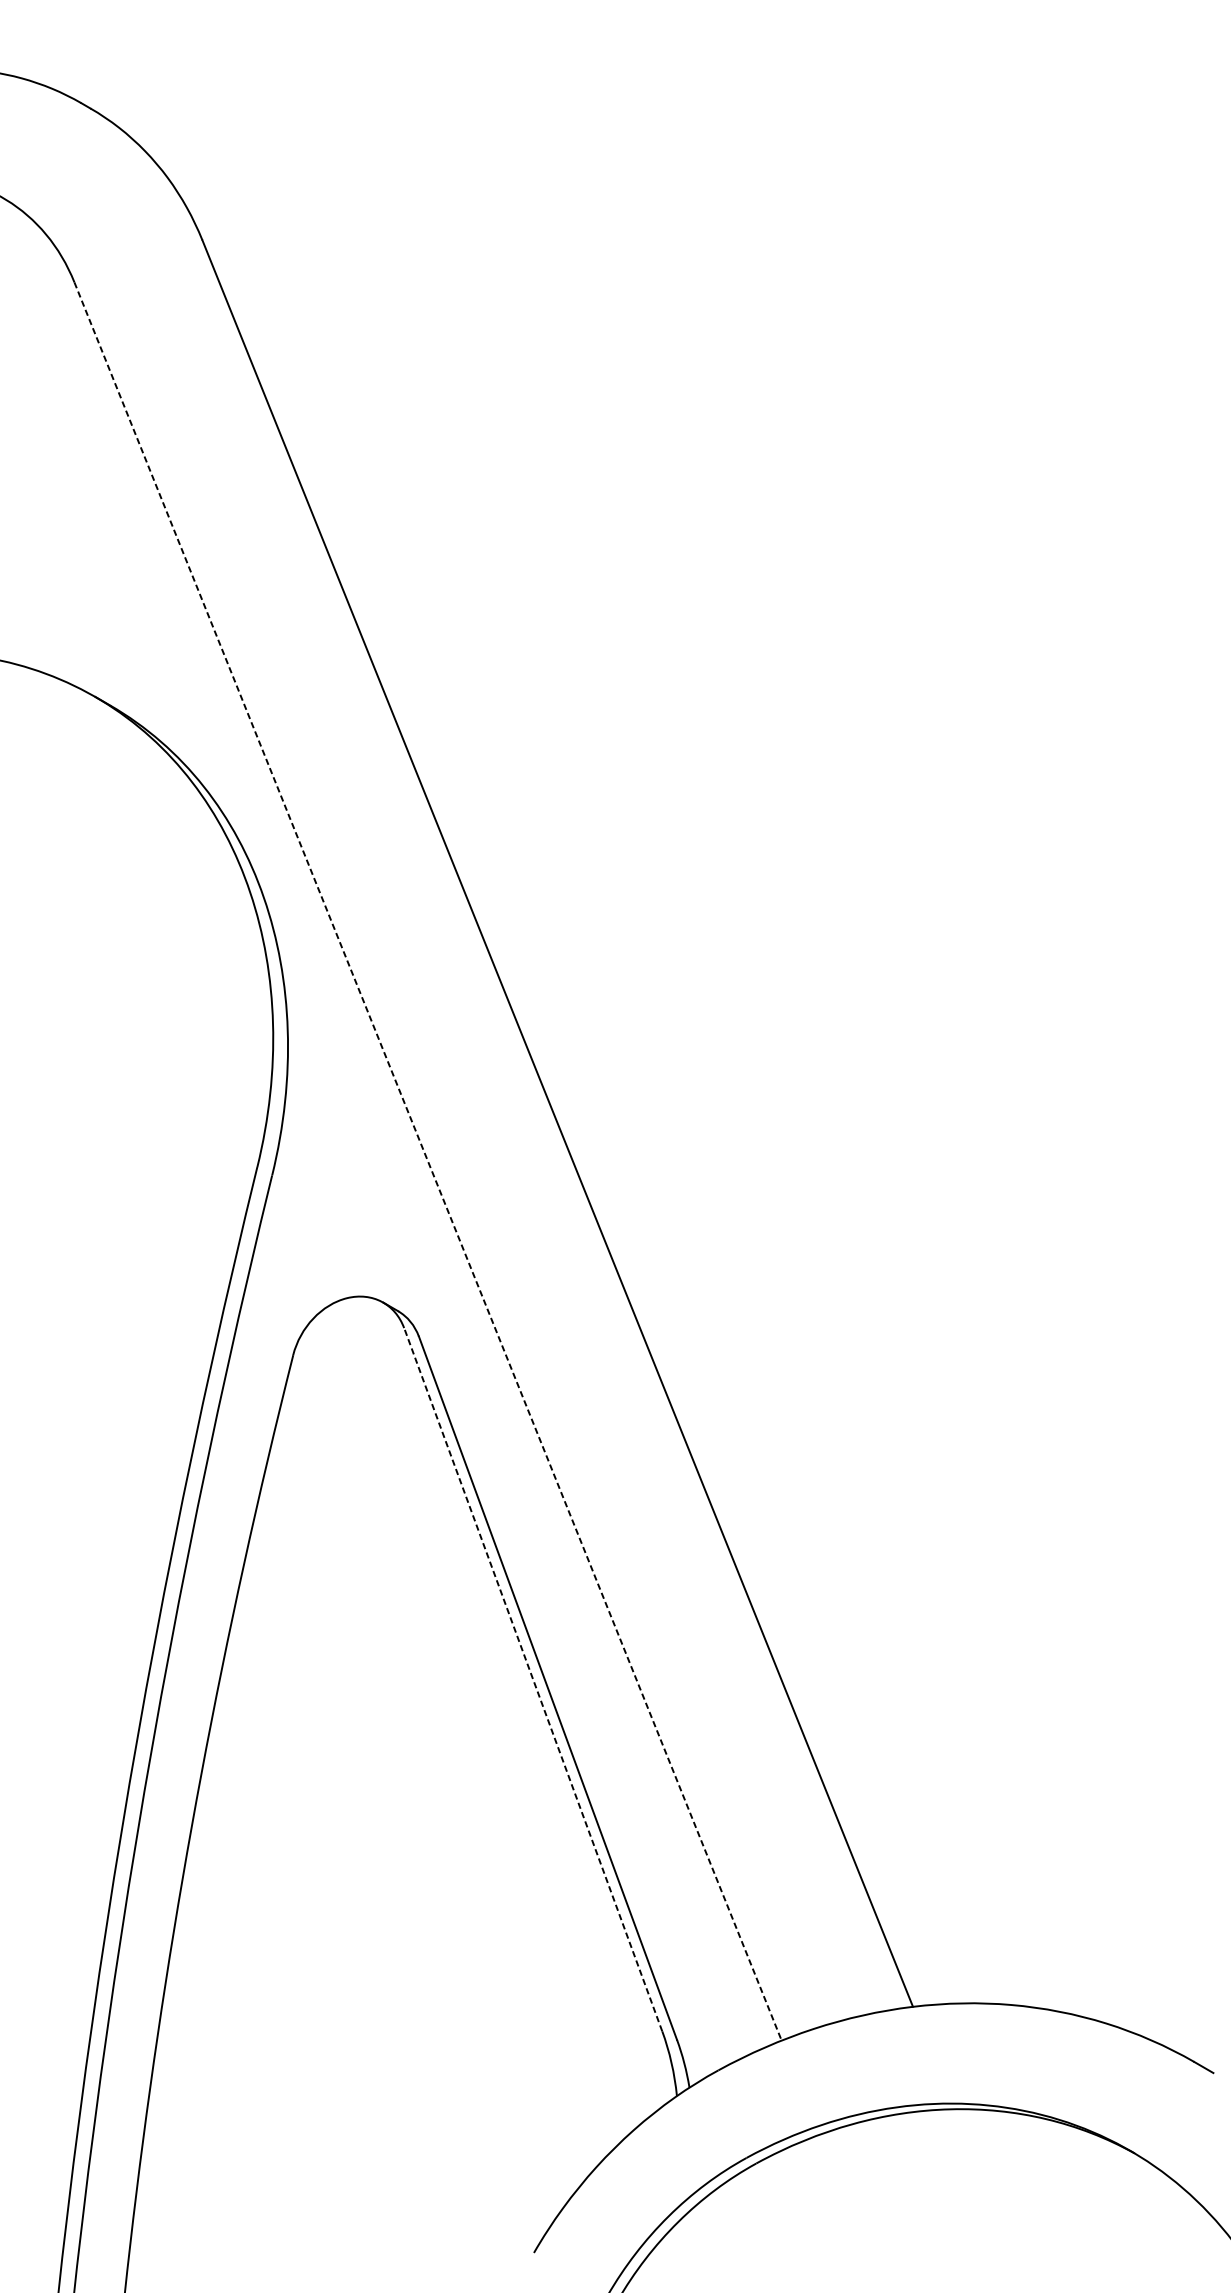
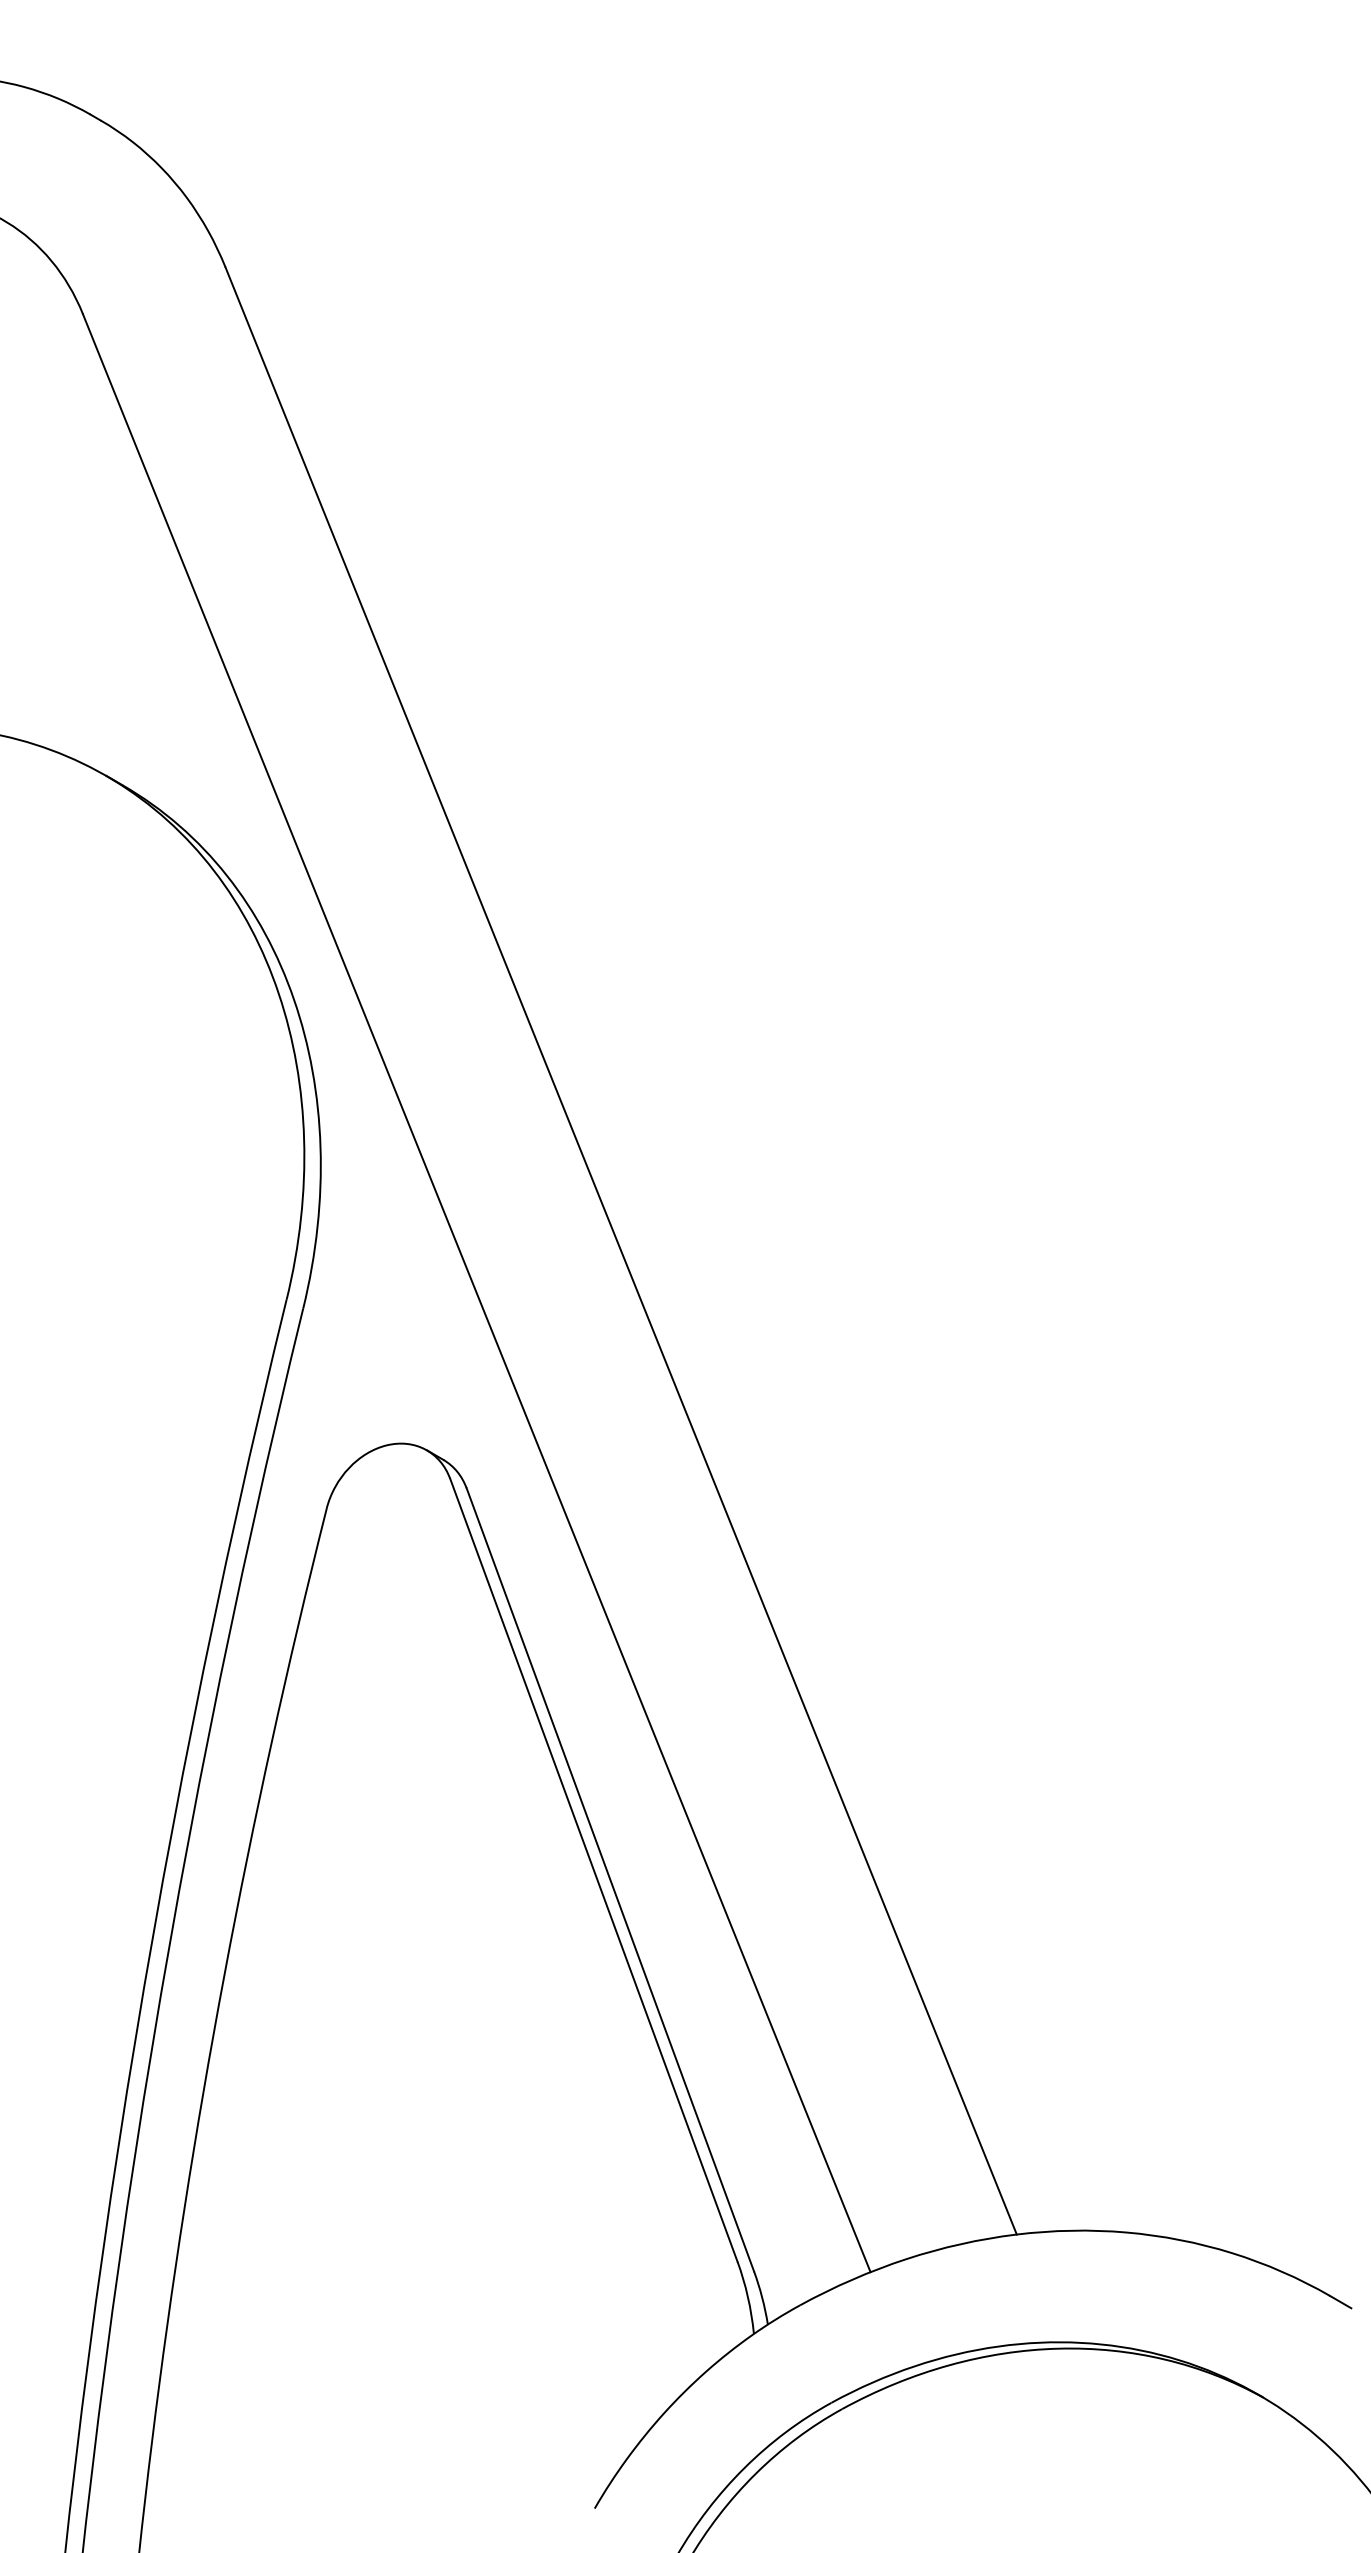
line: (427, 1161) -> (476, 1293), dashed -> solid
line: (532, 1679) -> (593, 1869), dashed -> solid

